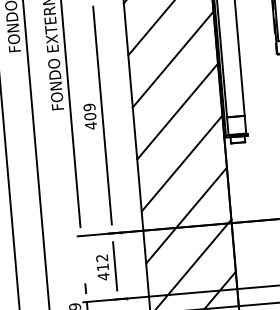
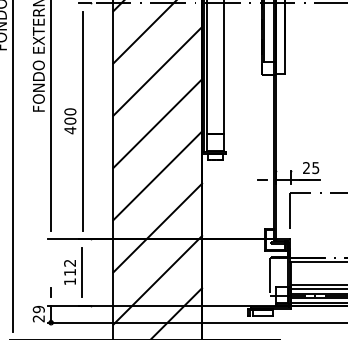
text: (89, 106) -> (70, 111), 409 -> 400
text: (103, 276) -> (69, 281), 412 -> 112

